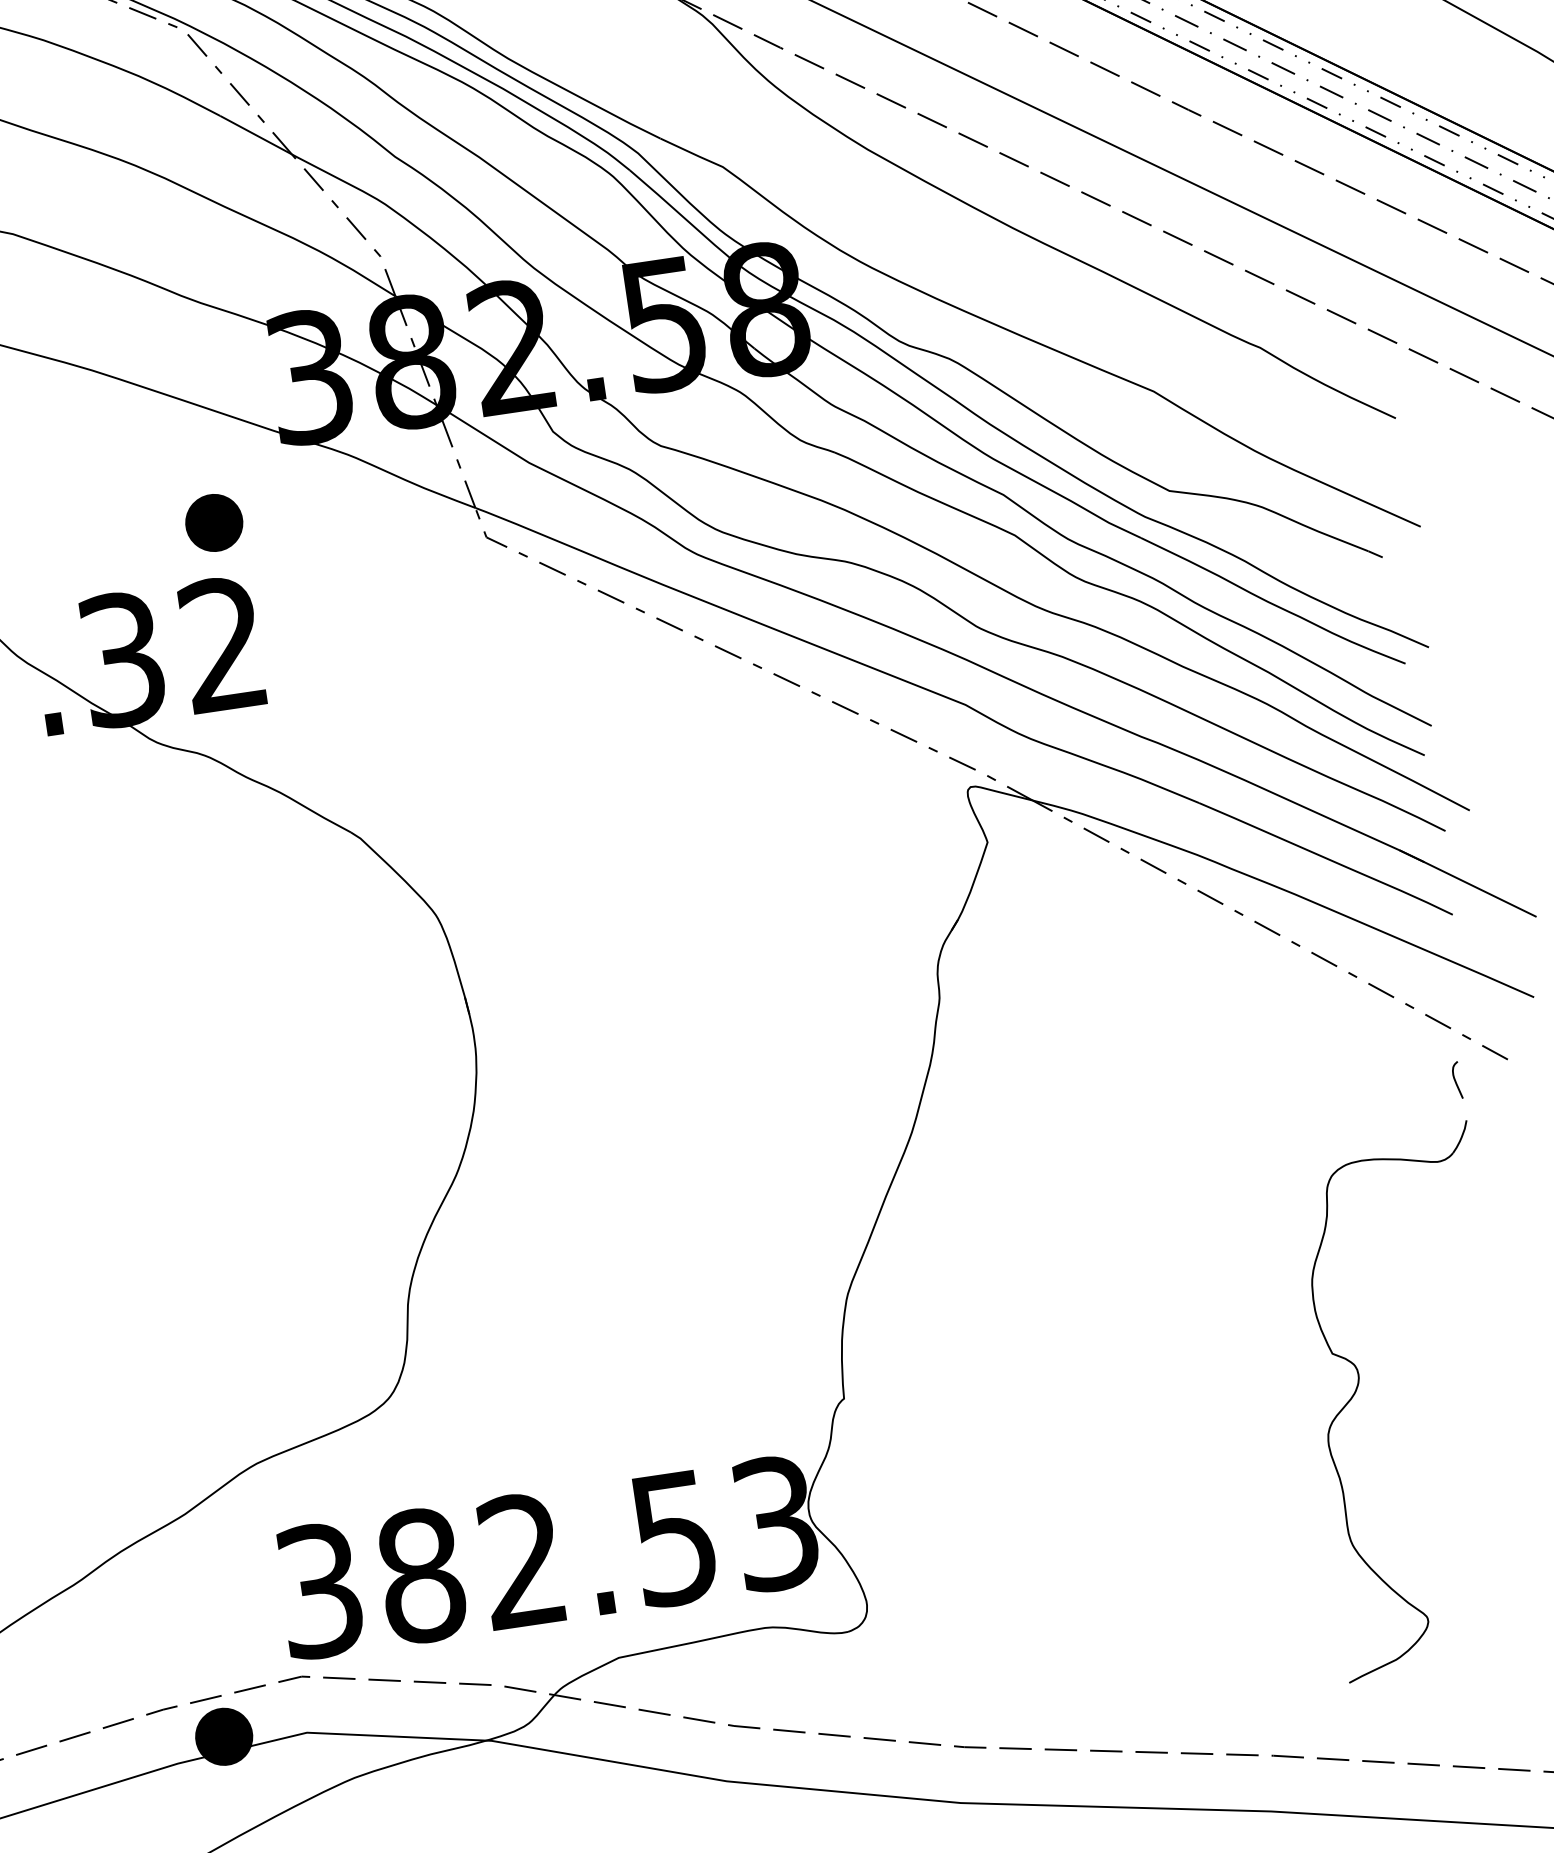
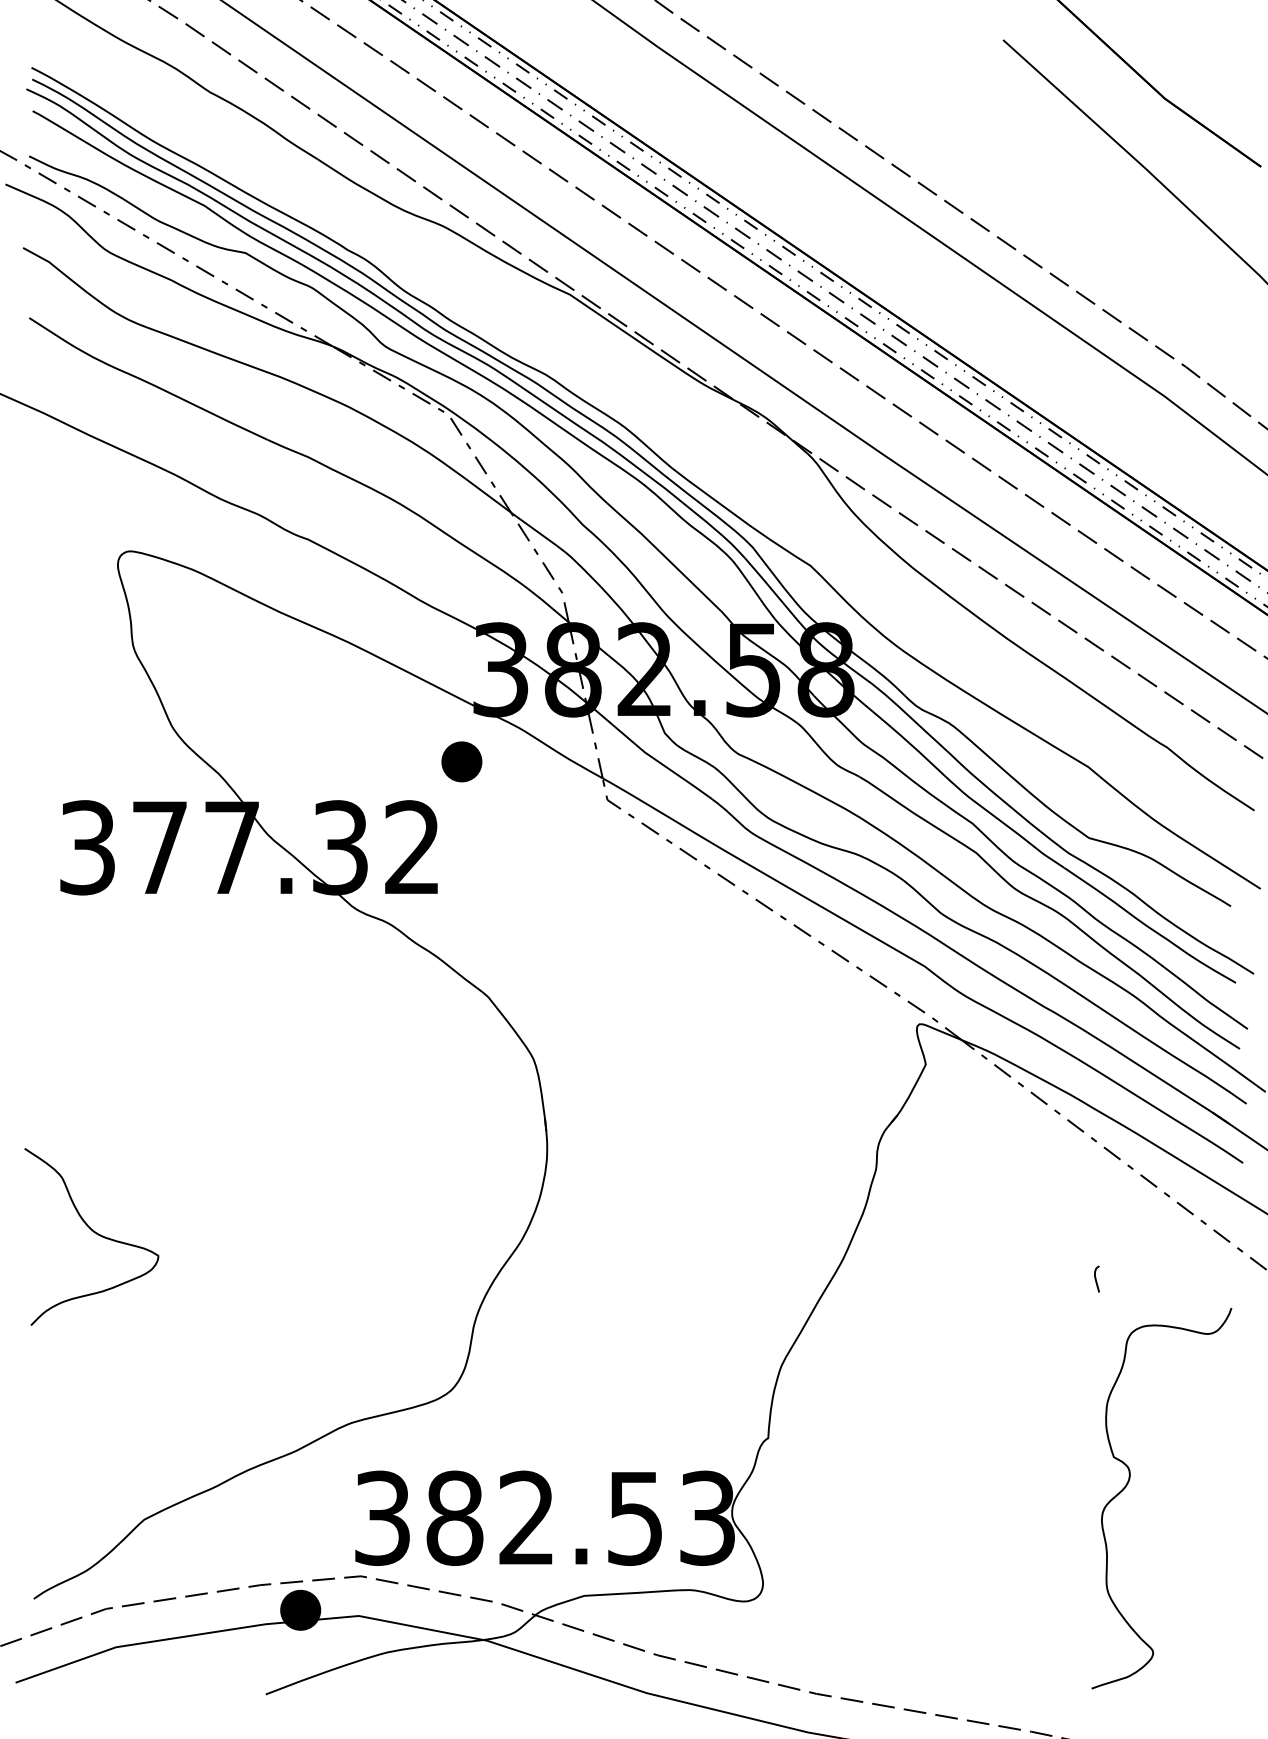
part: (213, 522) -> (461, 761), moved
curve: (1456, 1079) -> (1096, 1278), moved

